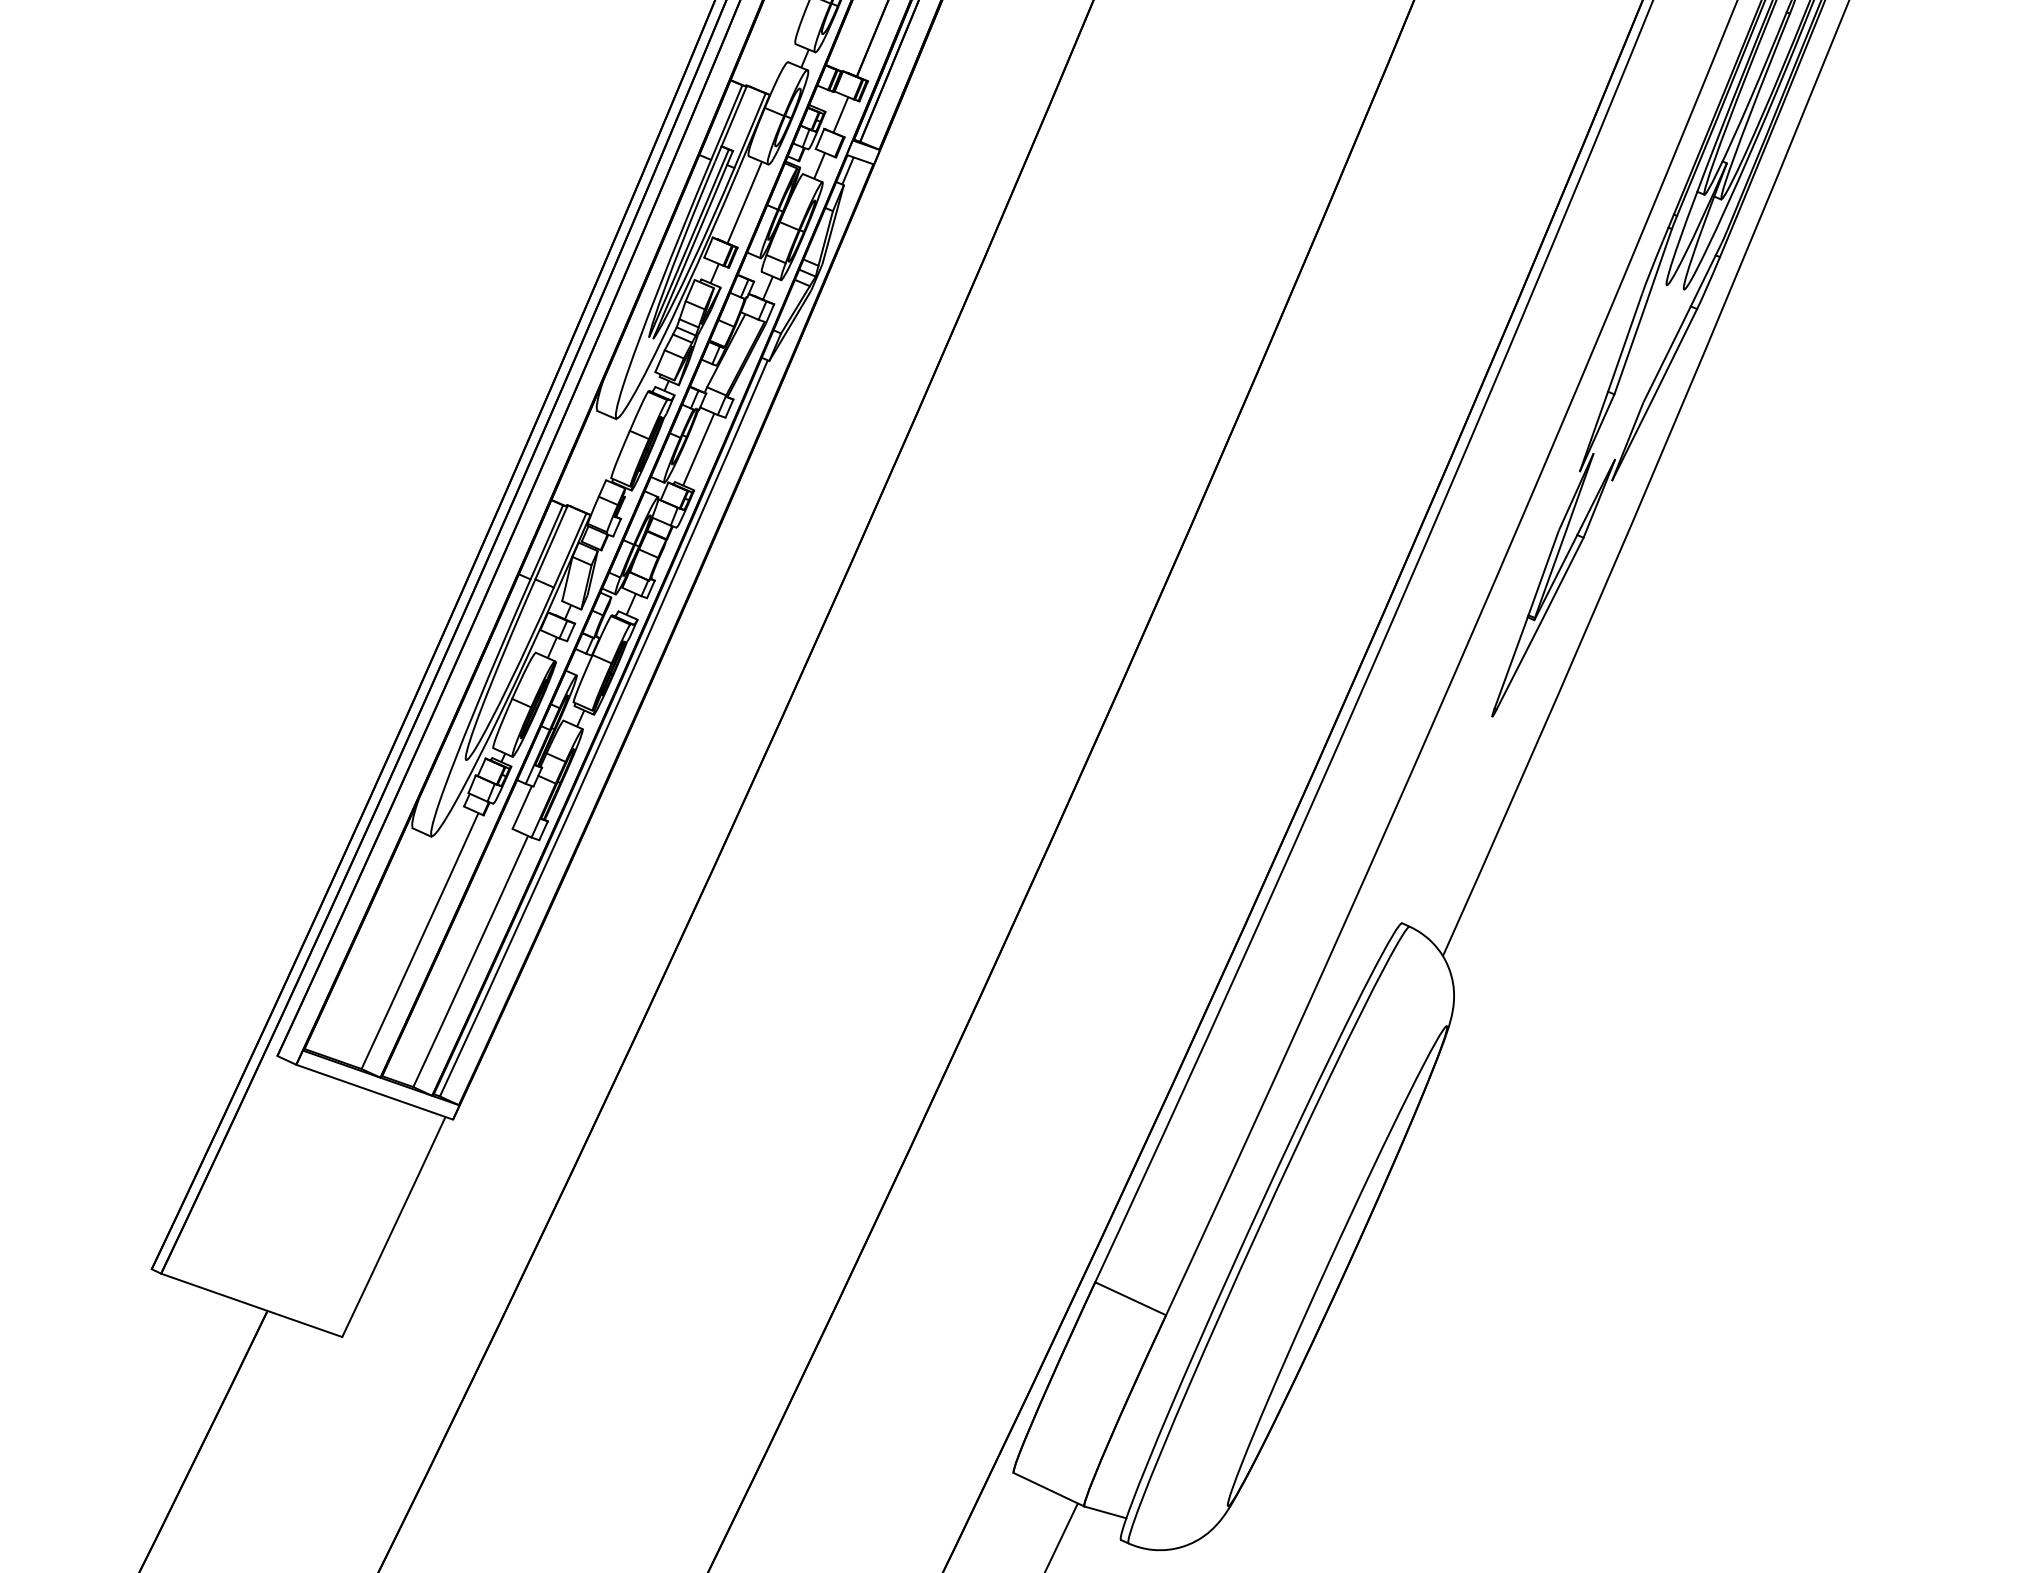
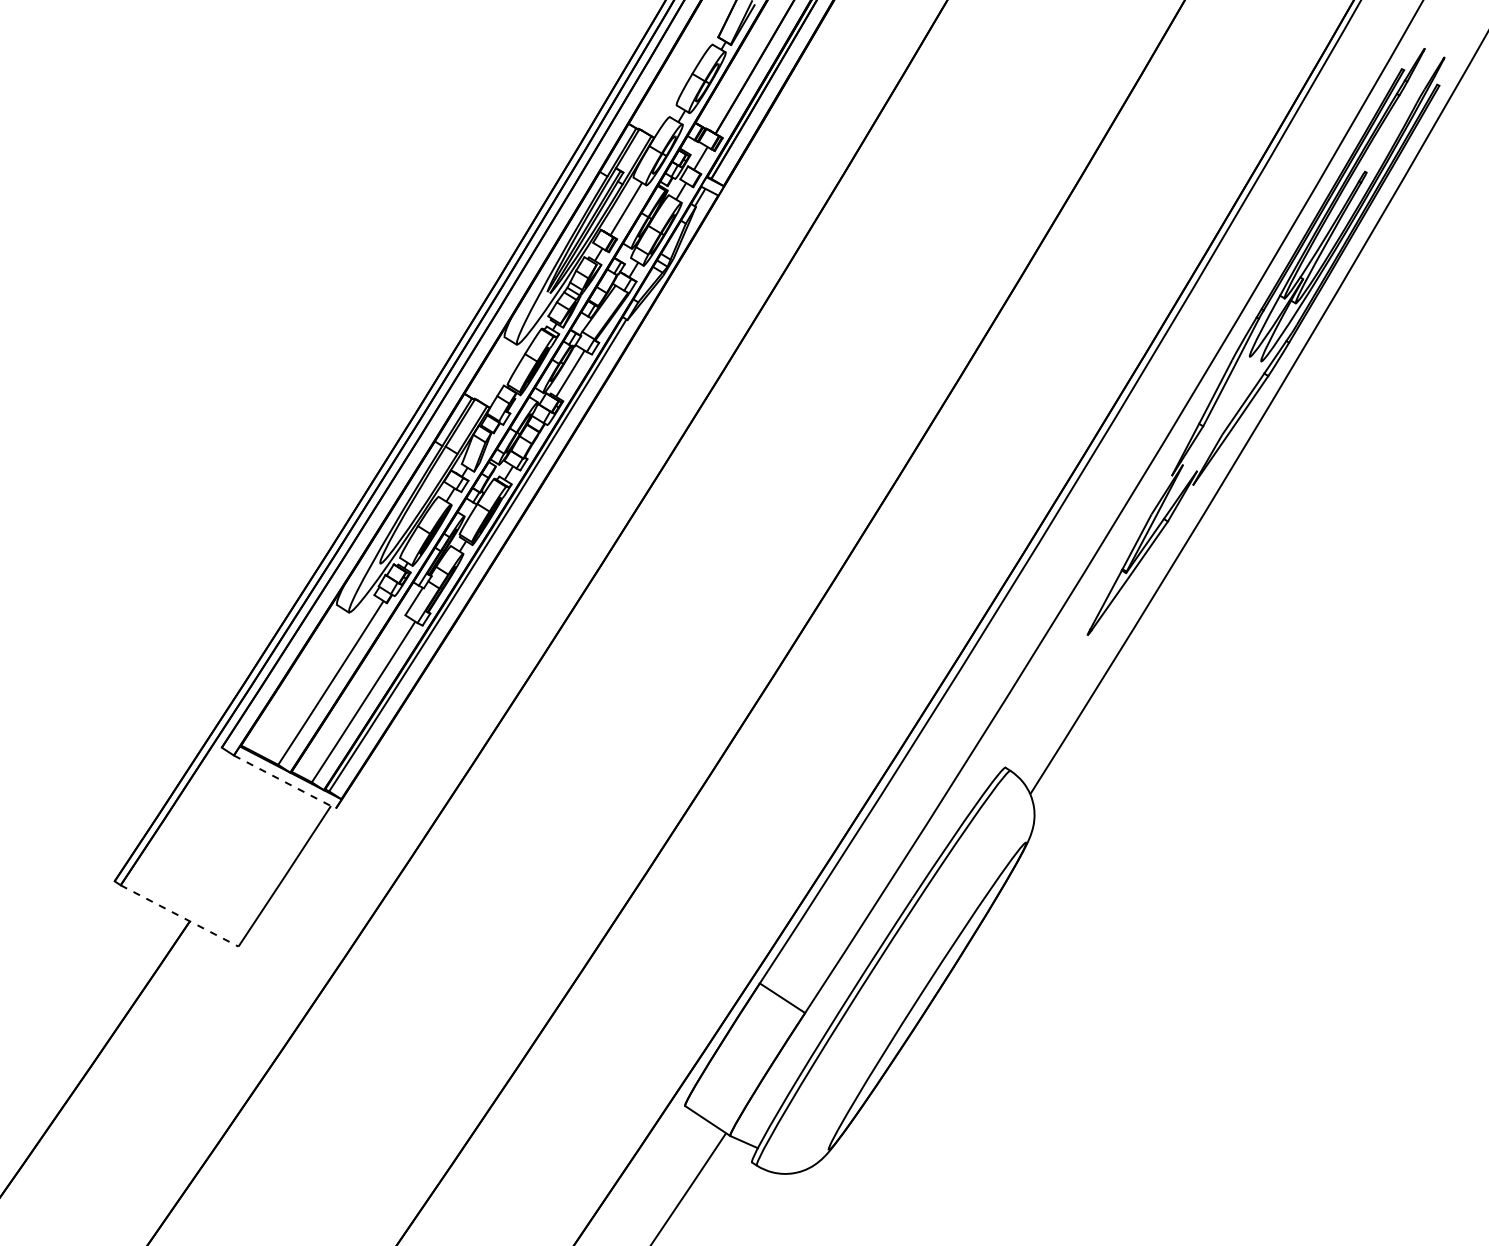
line: (375, 1092) -> (285, 782), solid -> dashed
line: (253, 1305) -> (180, 916), solid -> dashed

